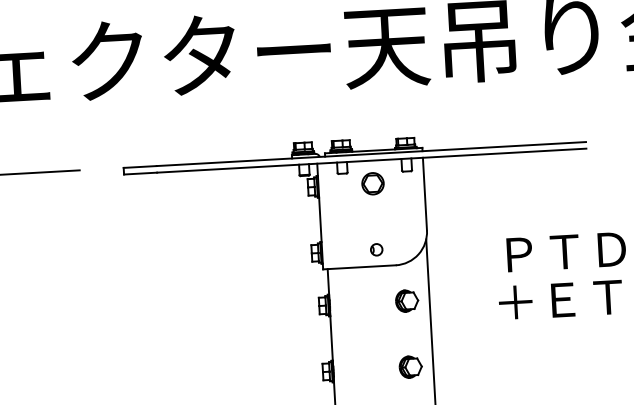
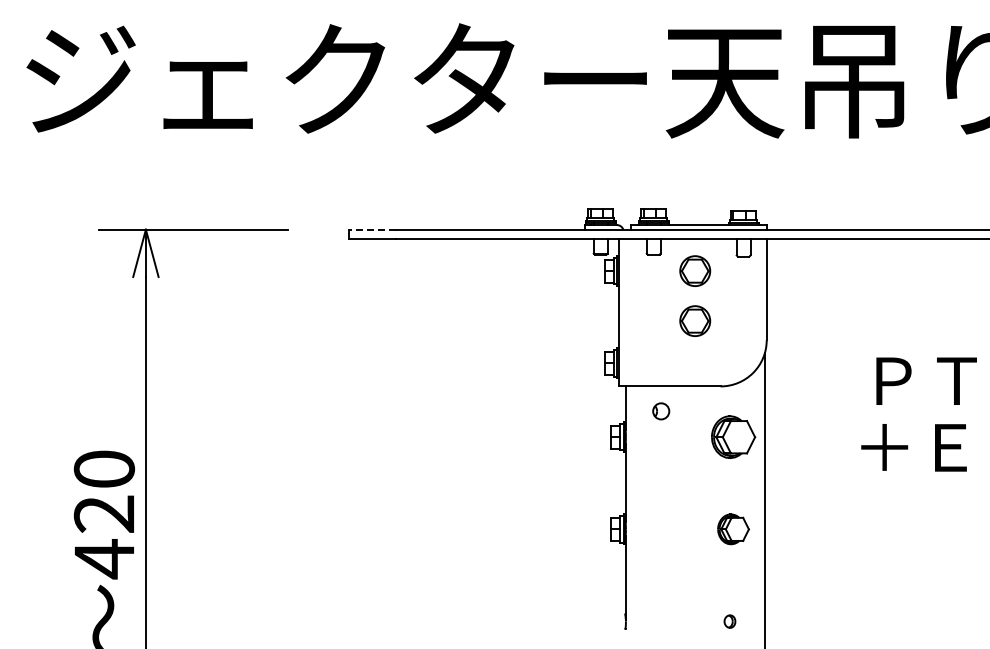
line: (139, 166) -> (371, 229), solid -> dashed
part: (375, 219) -> (695, 320), added
part: (376, 249) -> (661, 411), moved
part: (407, 300) -> (733, 436), size x1.4

